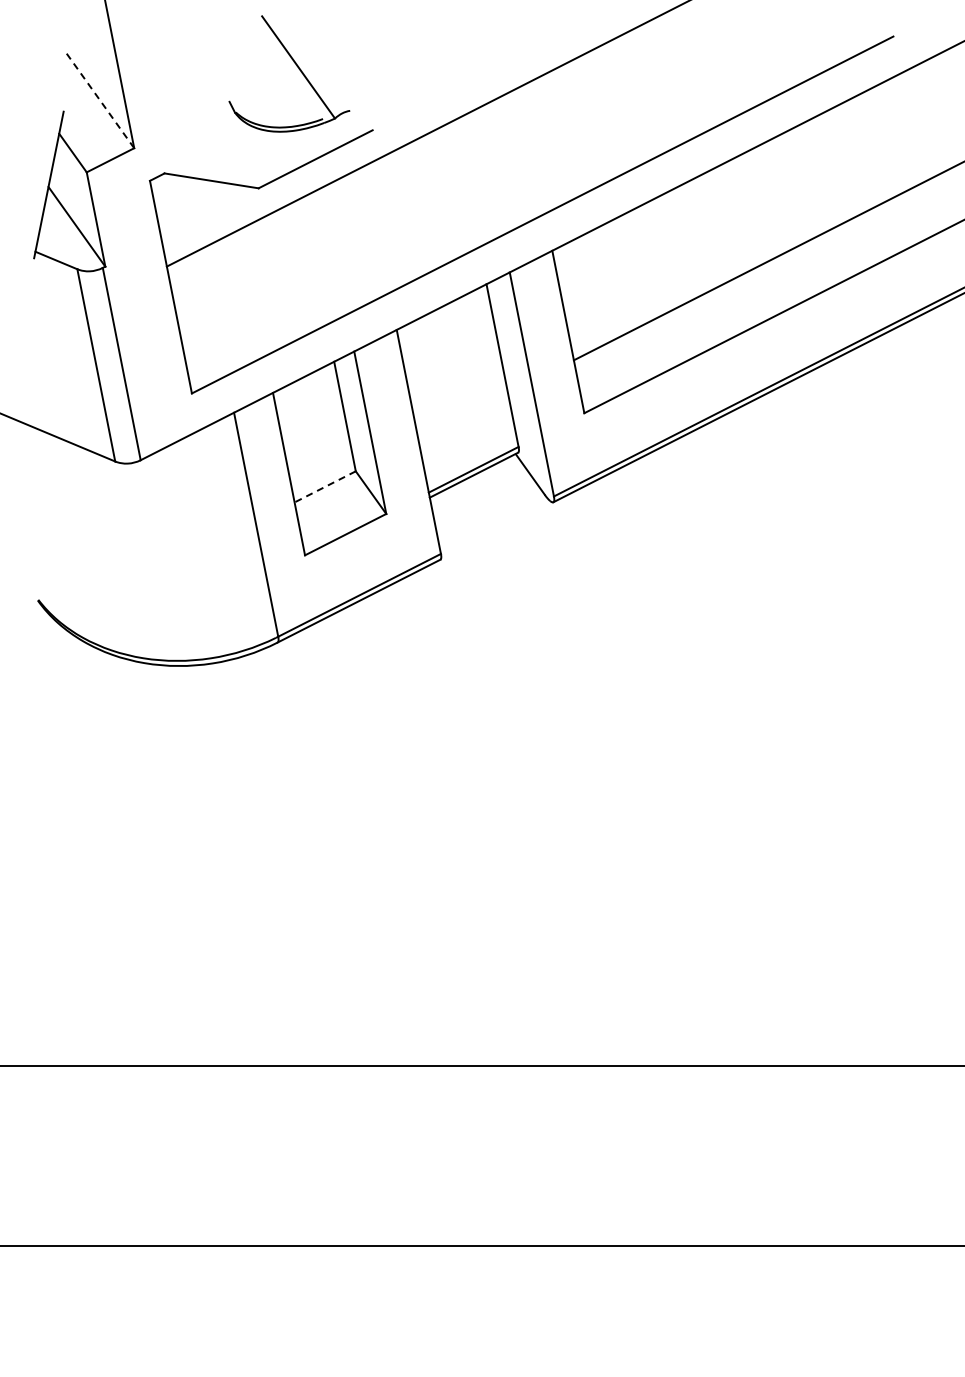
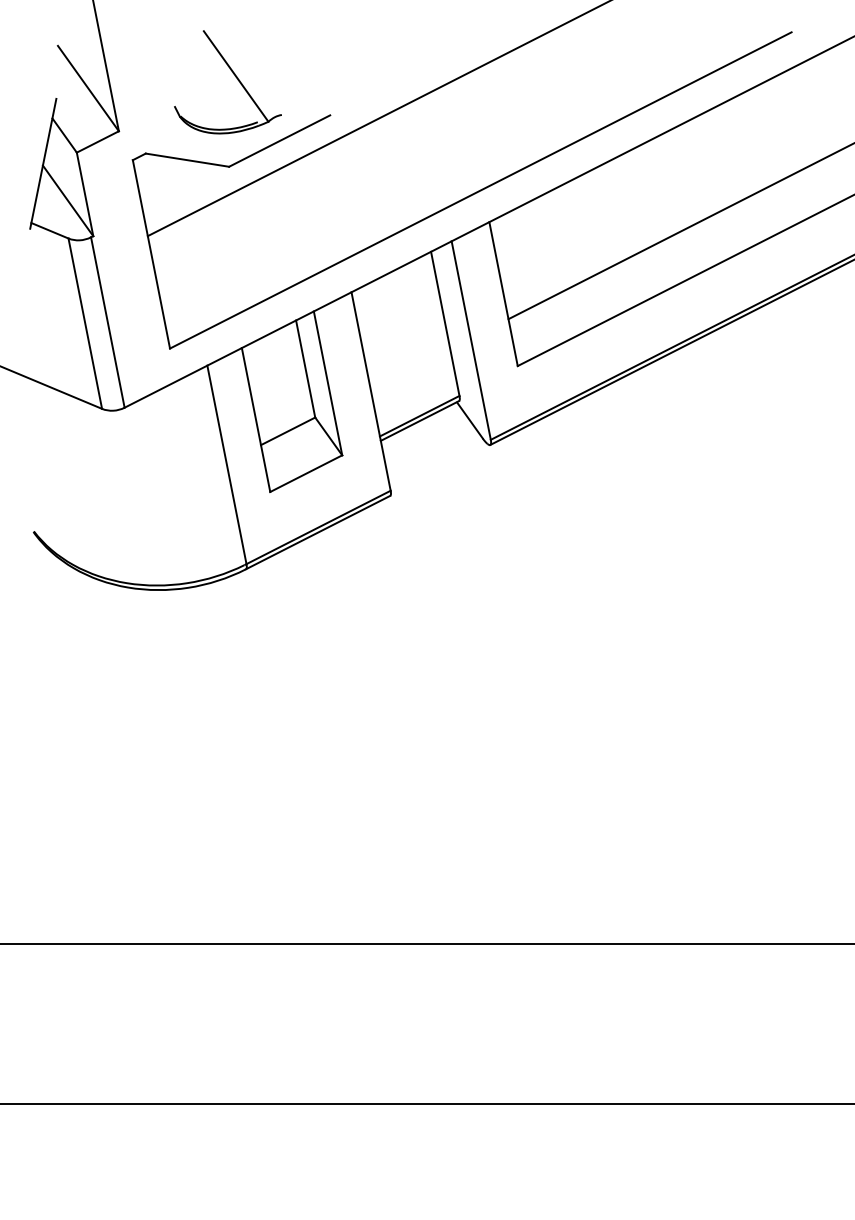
part: (298, 69) -> (236, 78), moved
line: (99, 99) -> (88, 88), dashed -> solid
line: (324, 487) -> (287, 431), dashed -> solid

